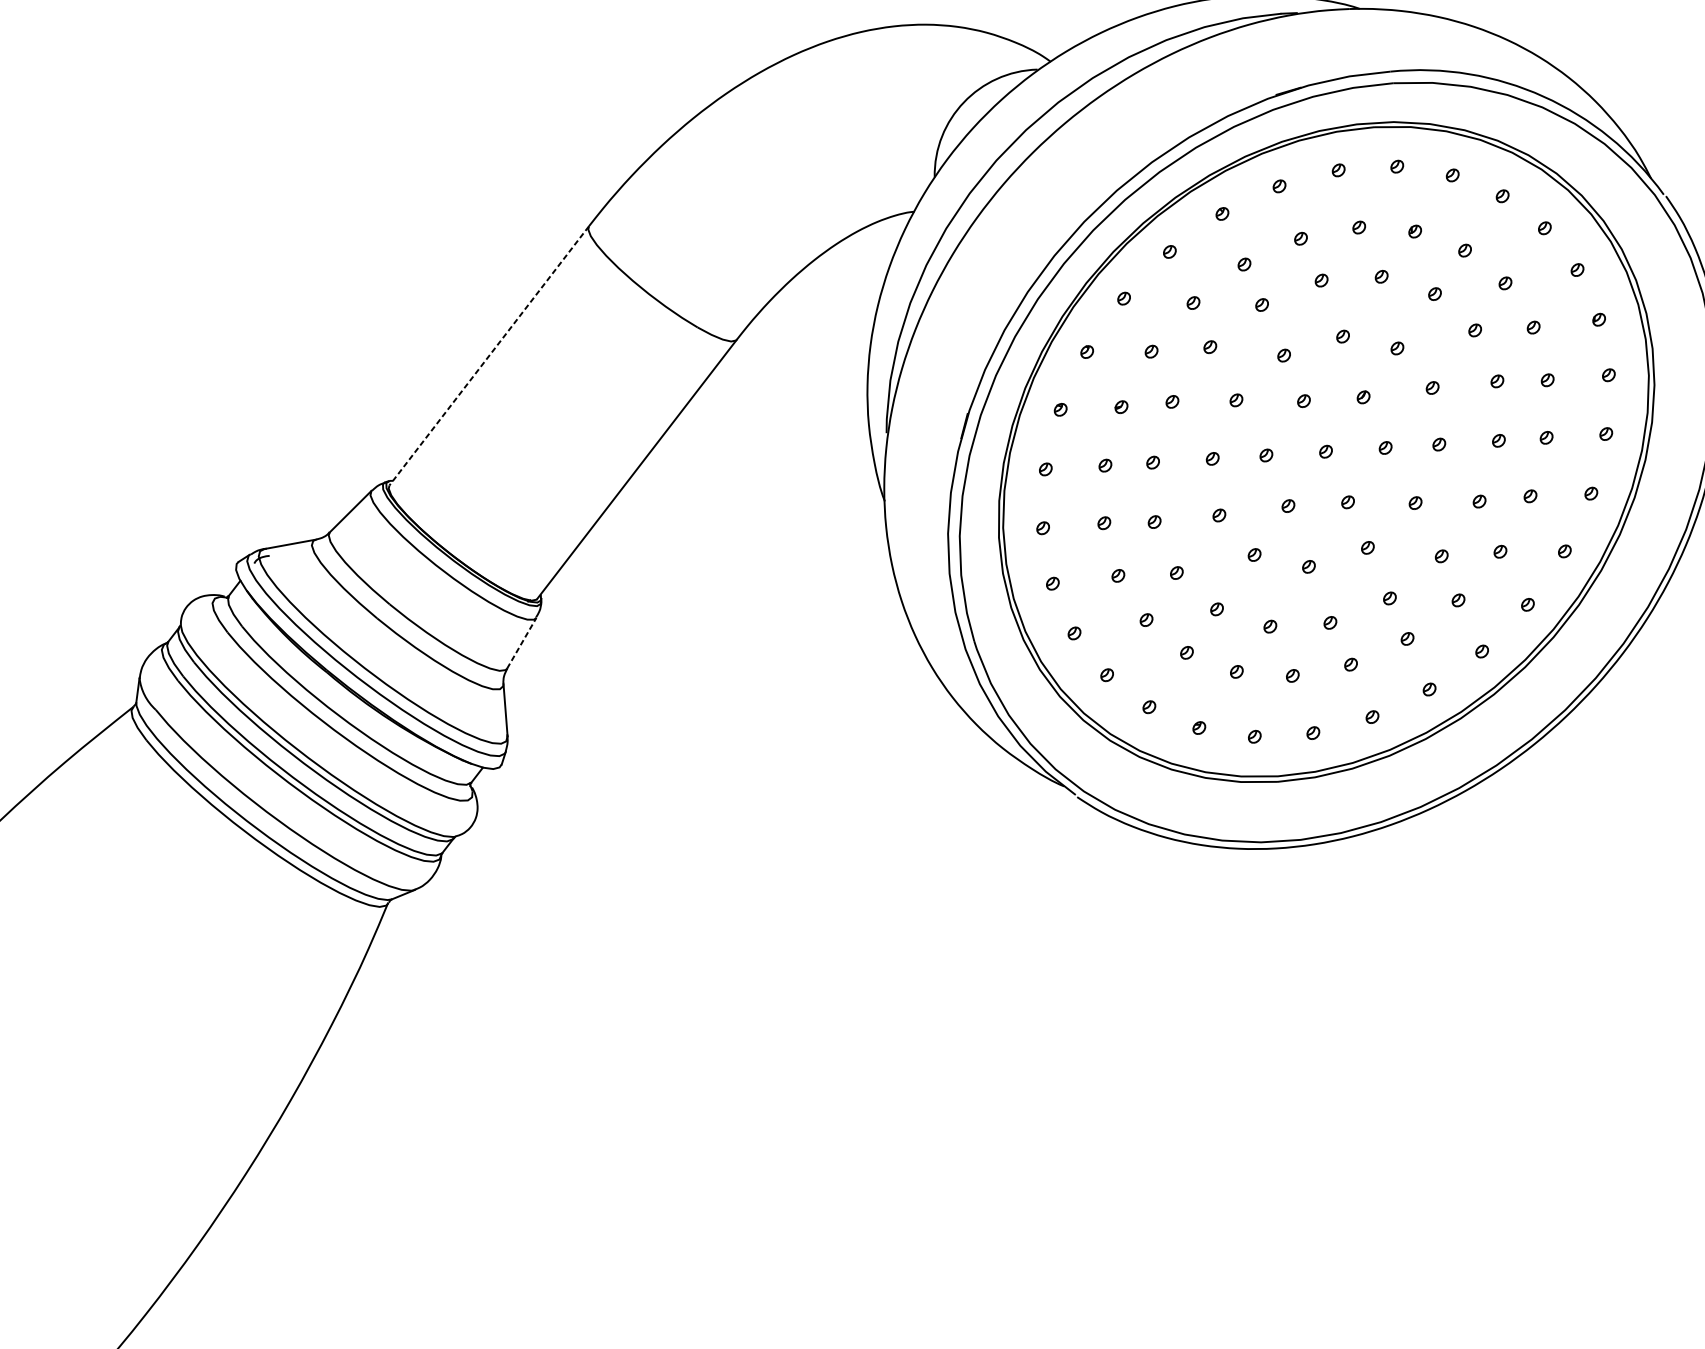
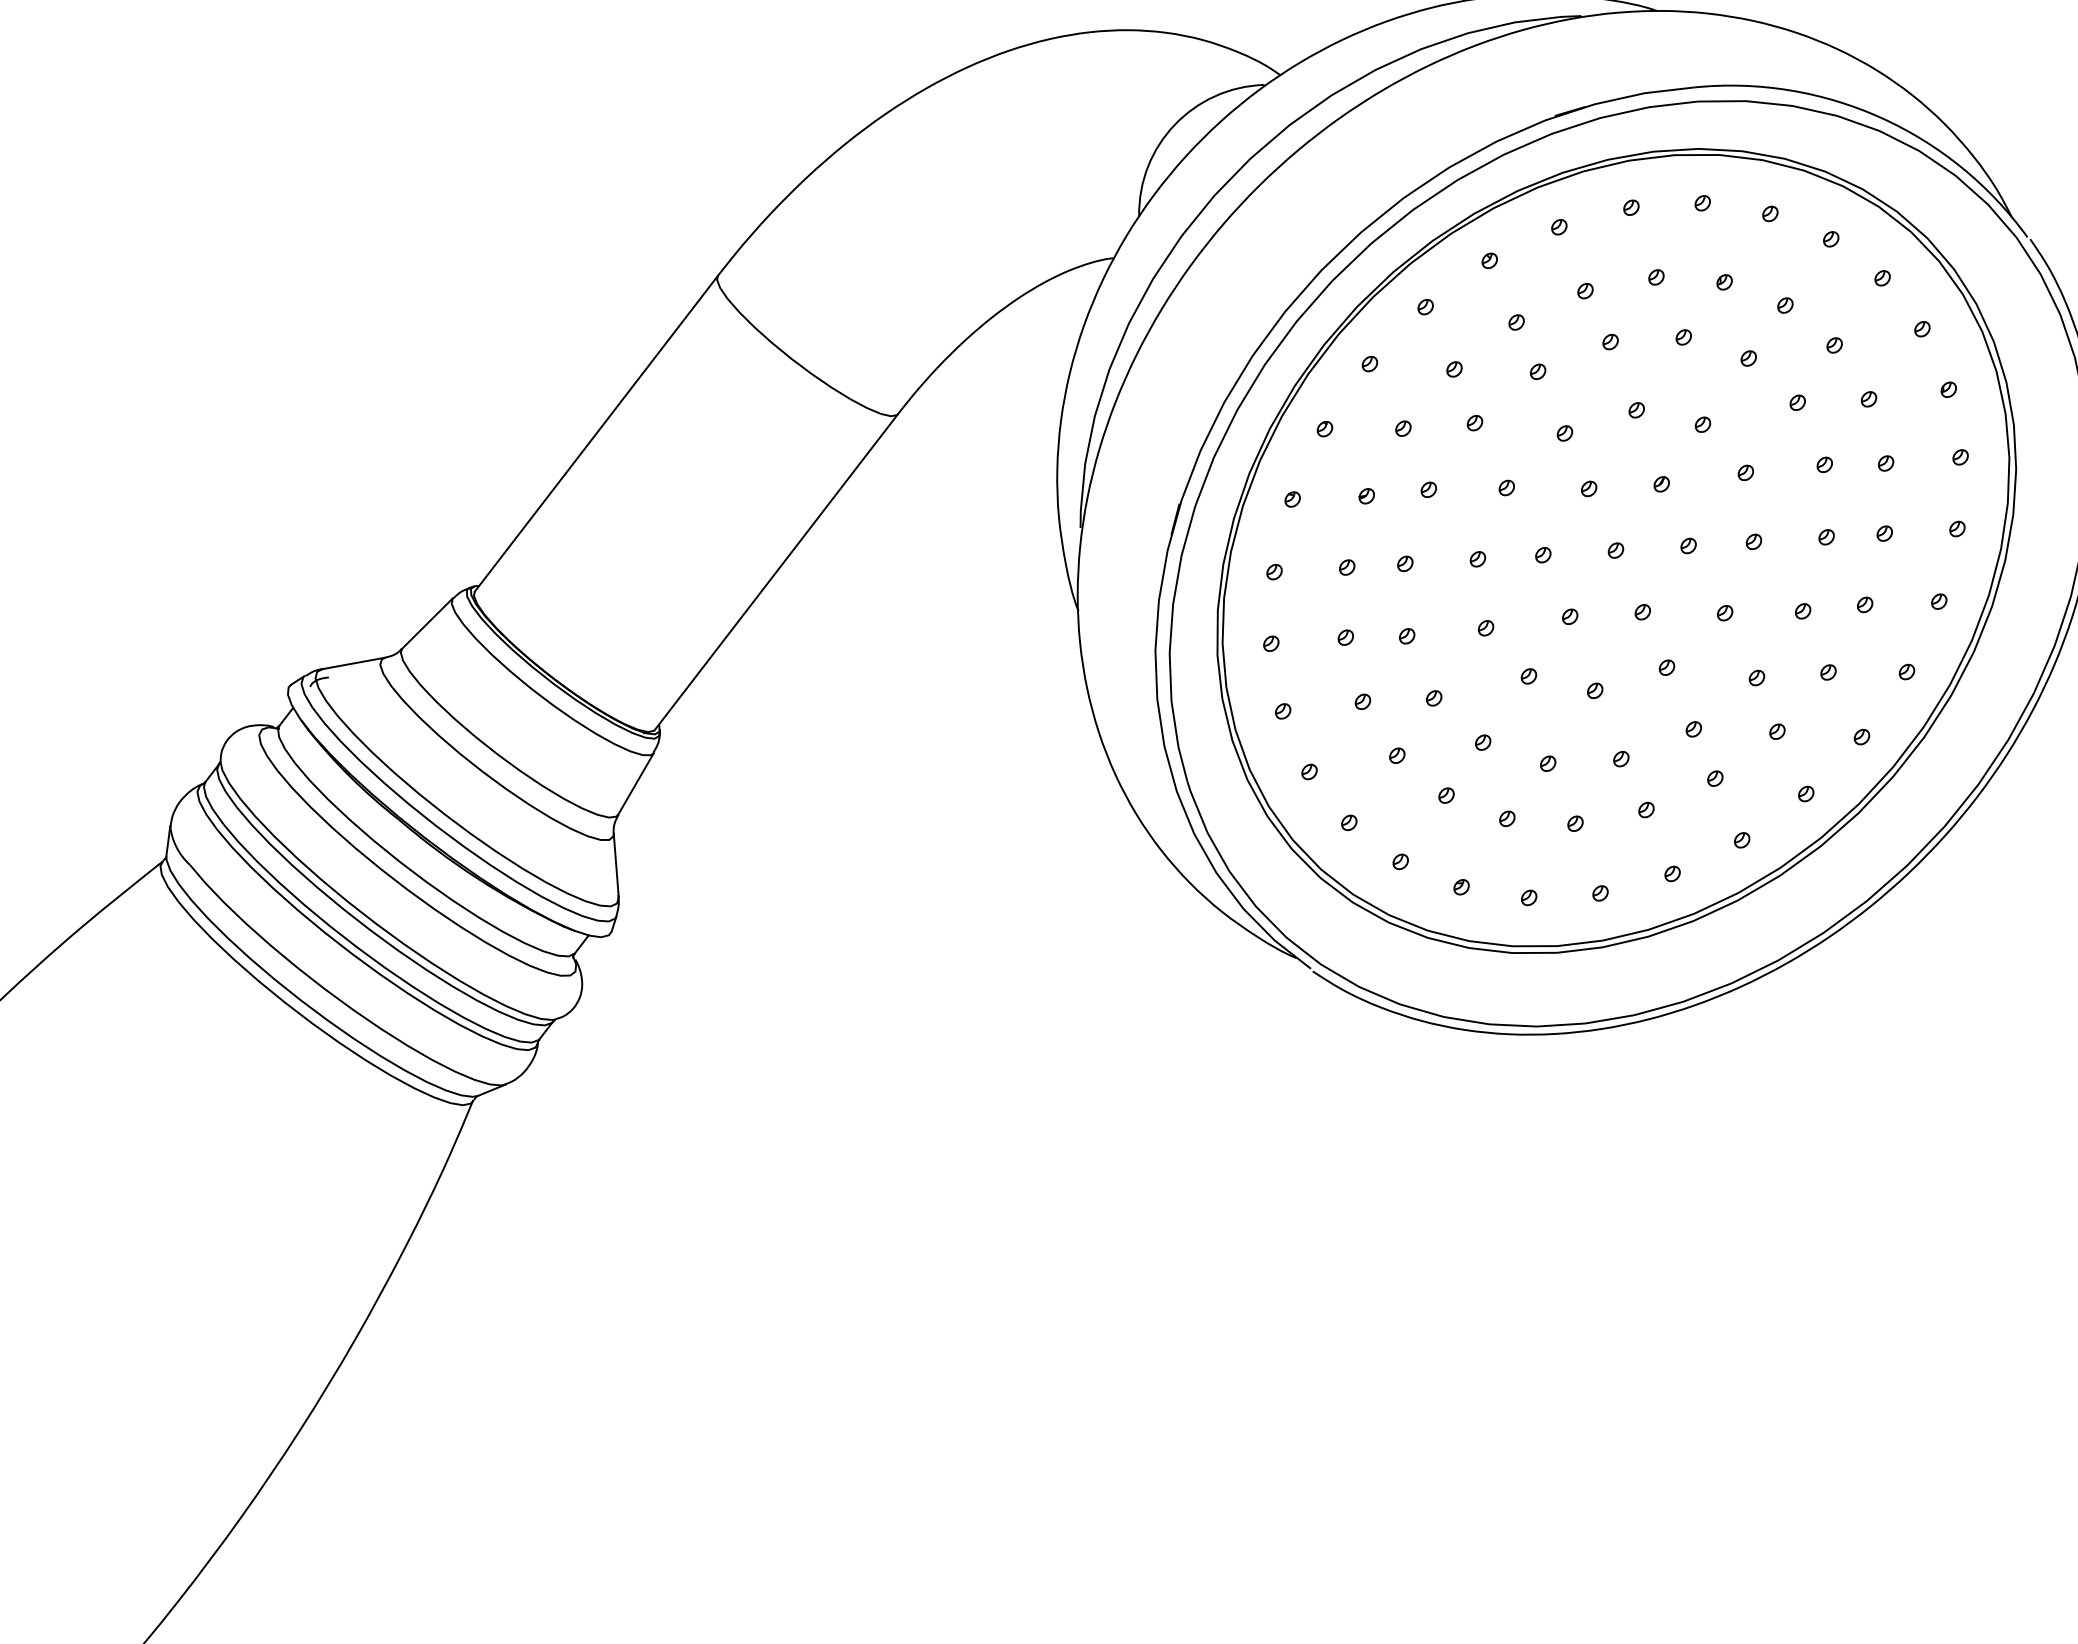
line: (489, 356) -> (596, 434), dashed -> solid
line: (522, 642) -> (636, 783), dashed -> solid

